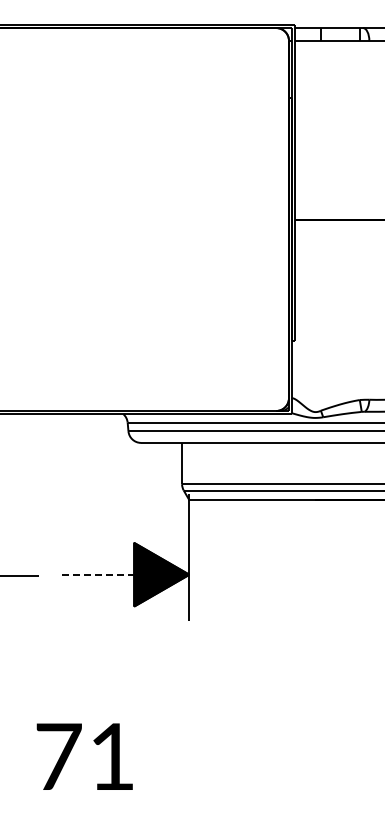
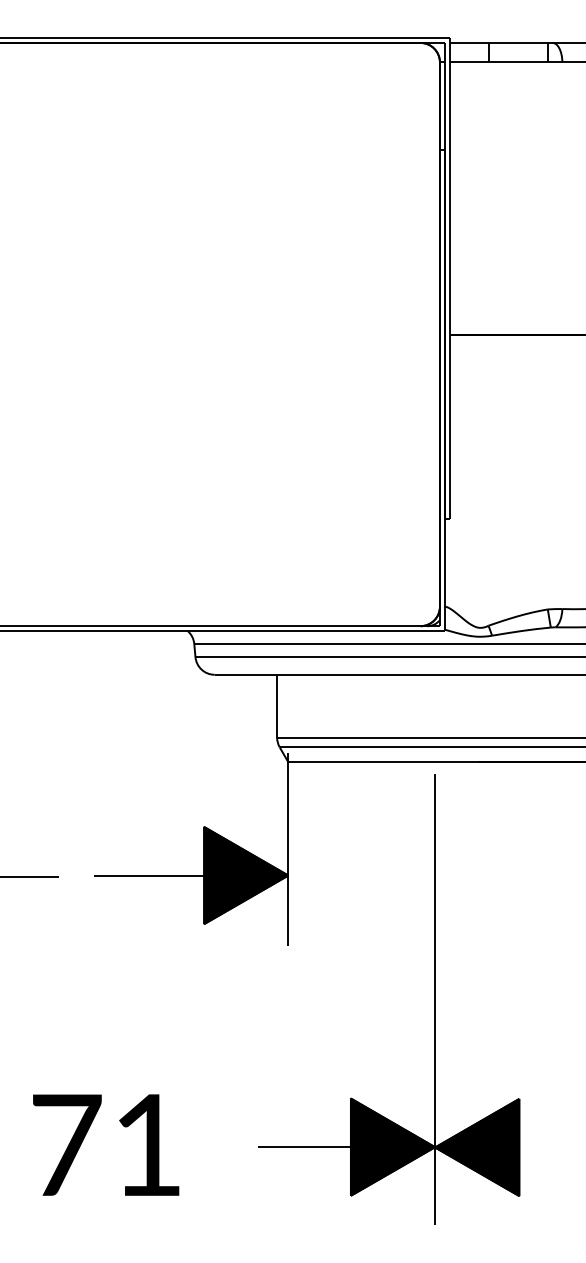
line: (98, 574) -> (149, 875), dashed -> solid
part: (285, 655) -> (434, 998), added
text: (84, 756) -> (105, 1144), moved

